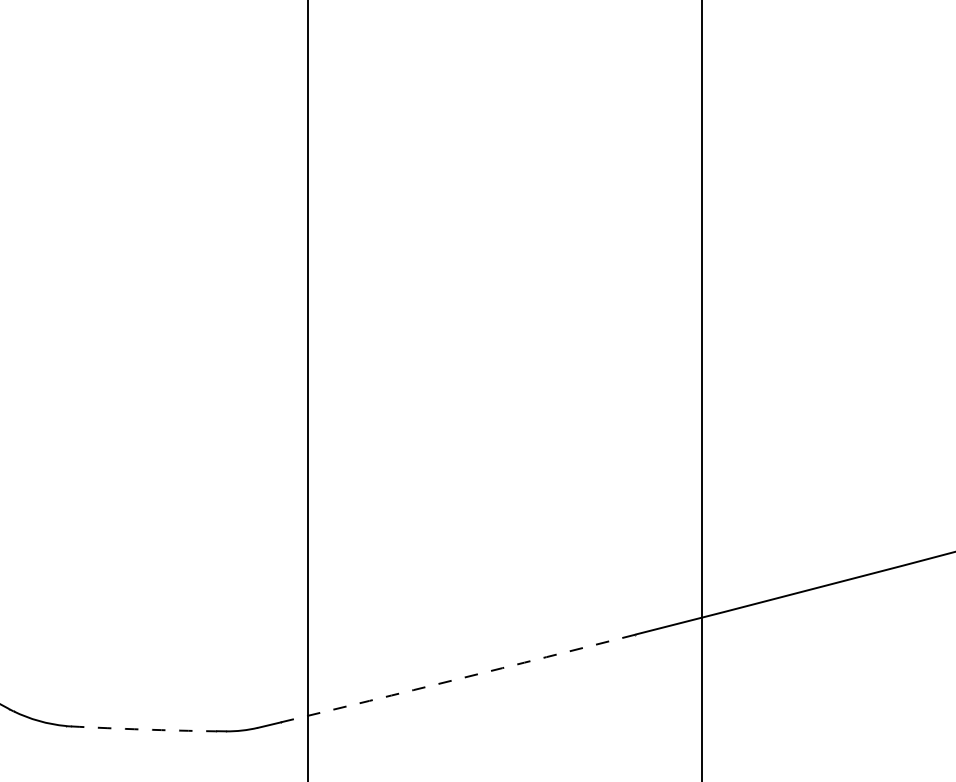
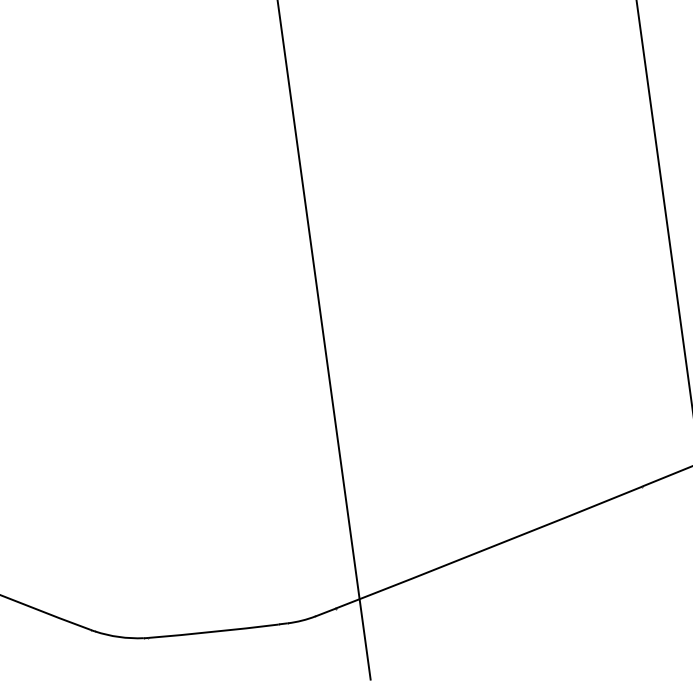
arc: (458, 679) -> (489, 548), dashed -> solid
arc: (143, 729) -> (213, 631), dashed -> solid

